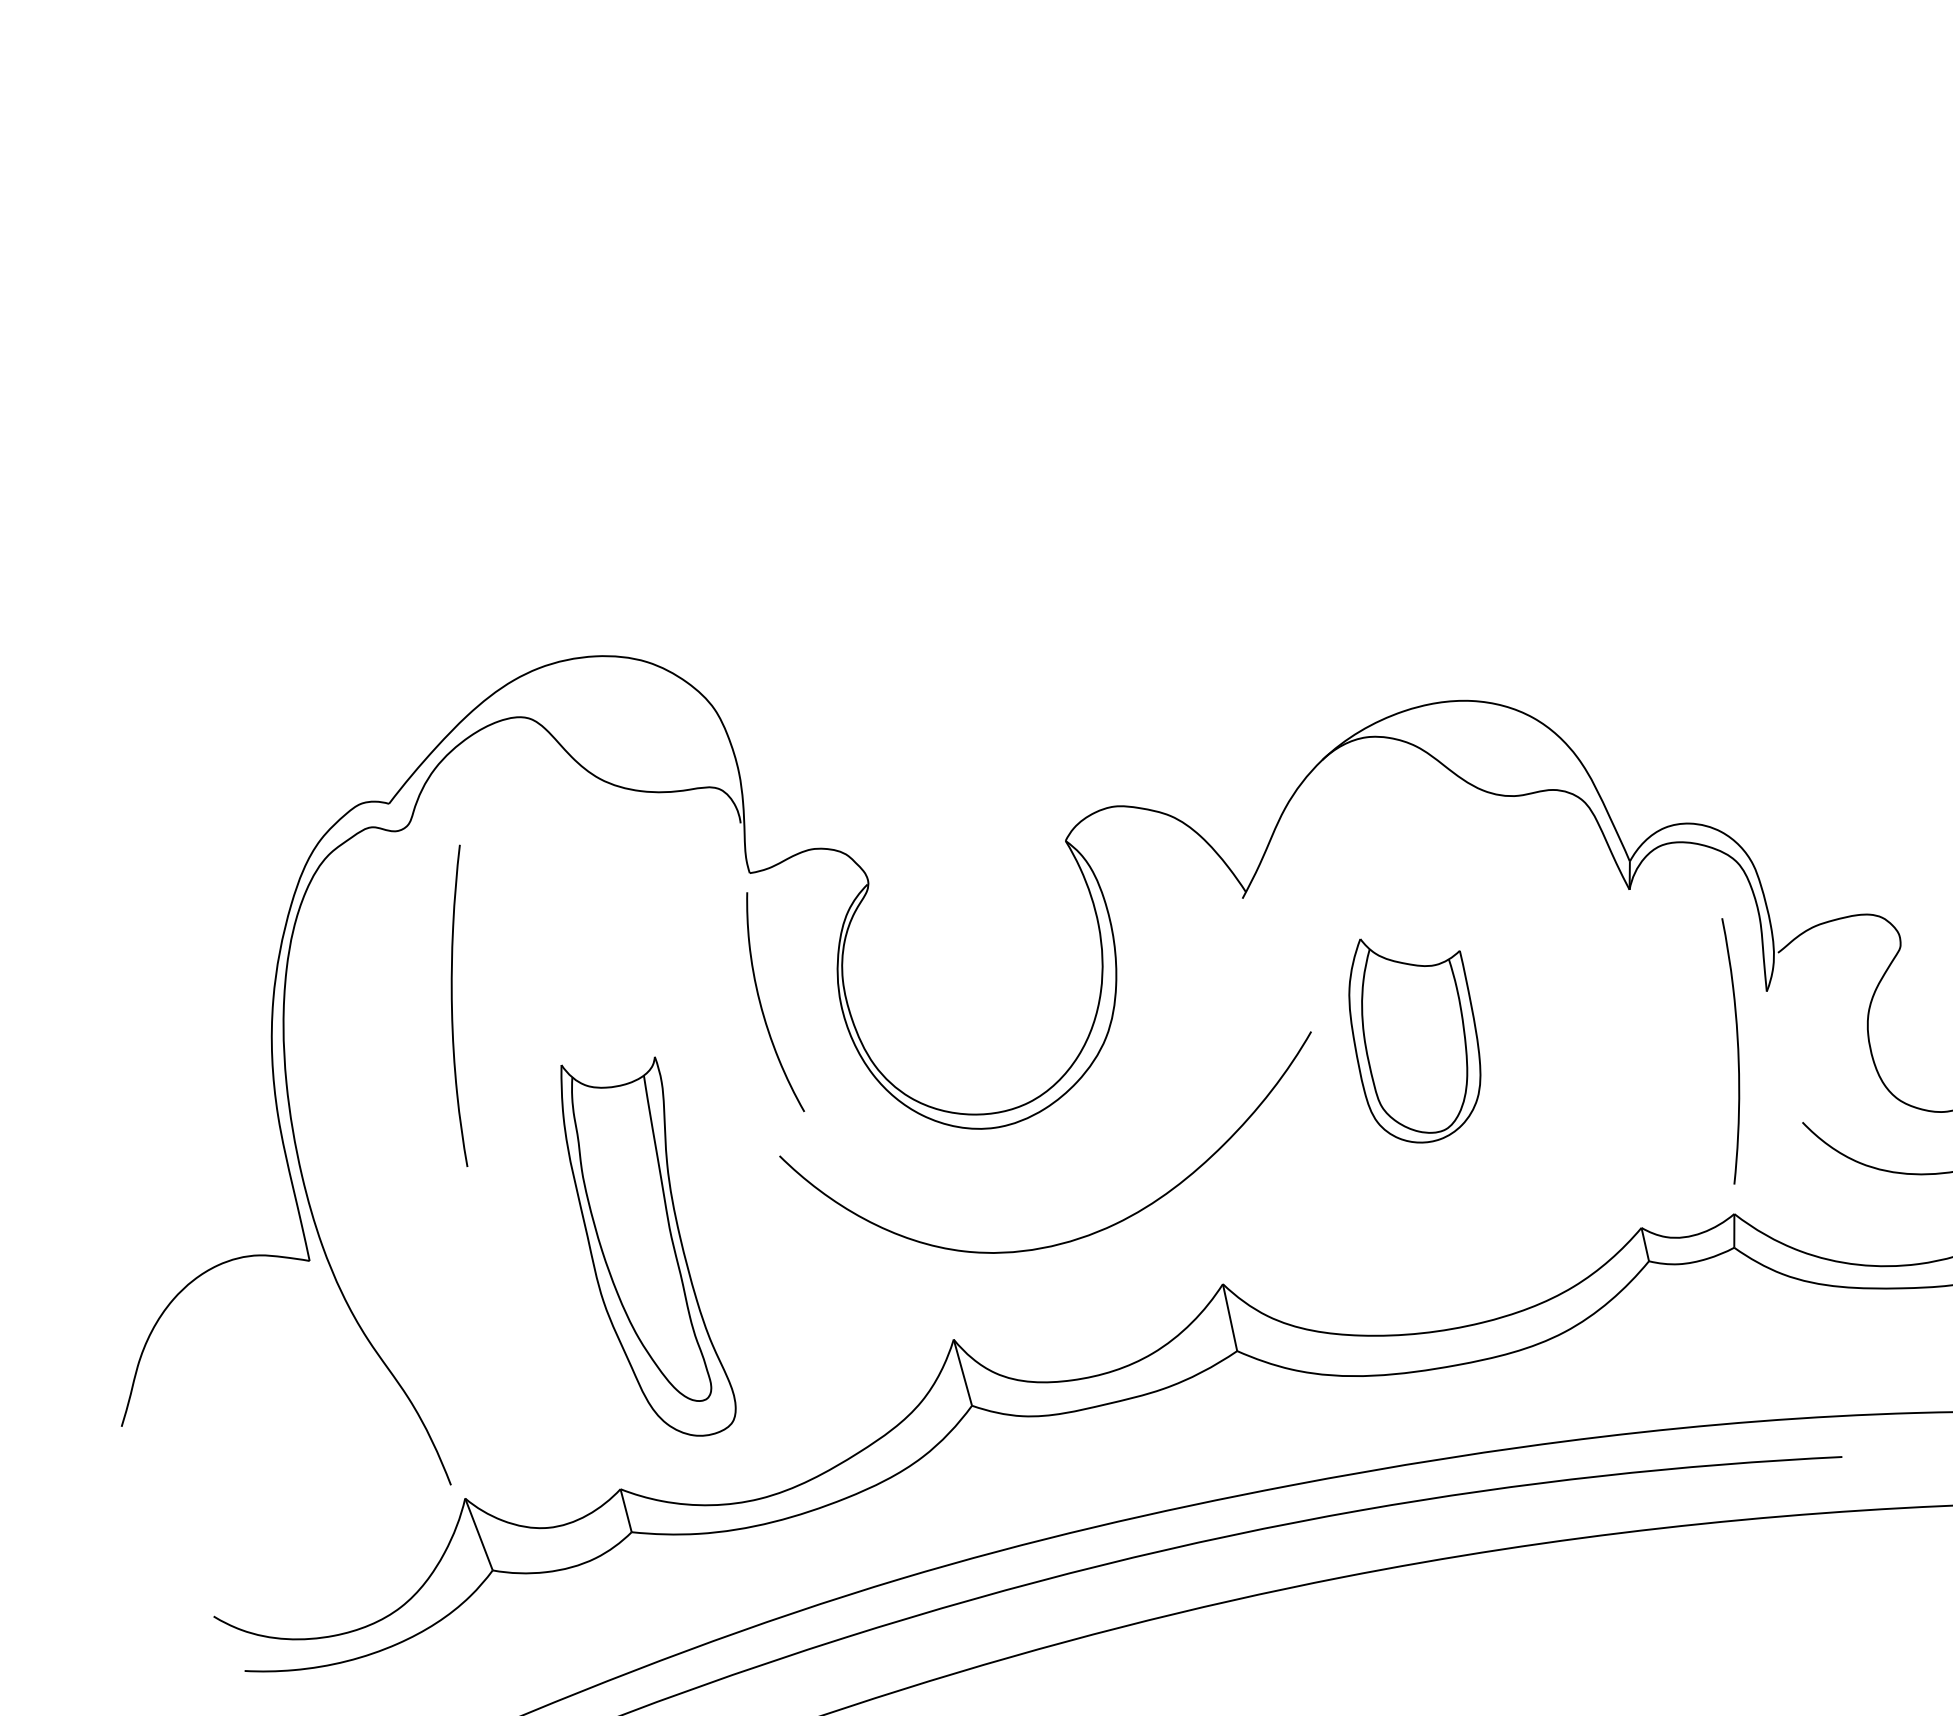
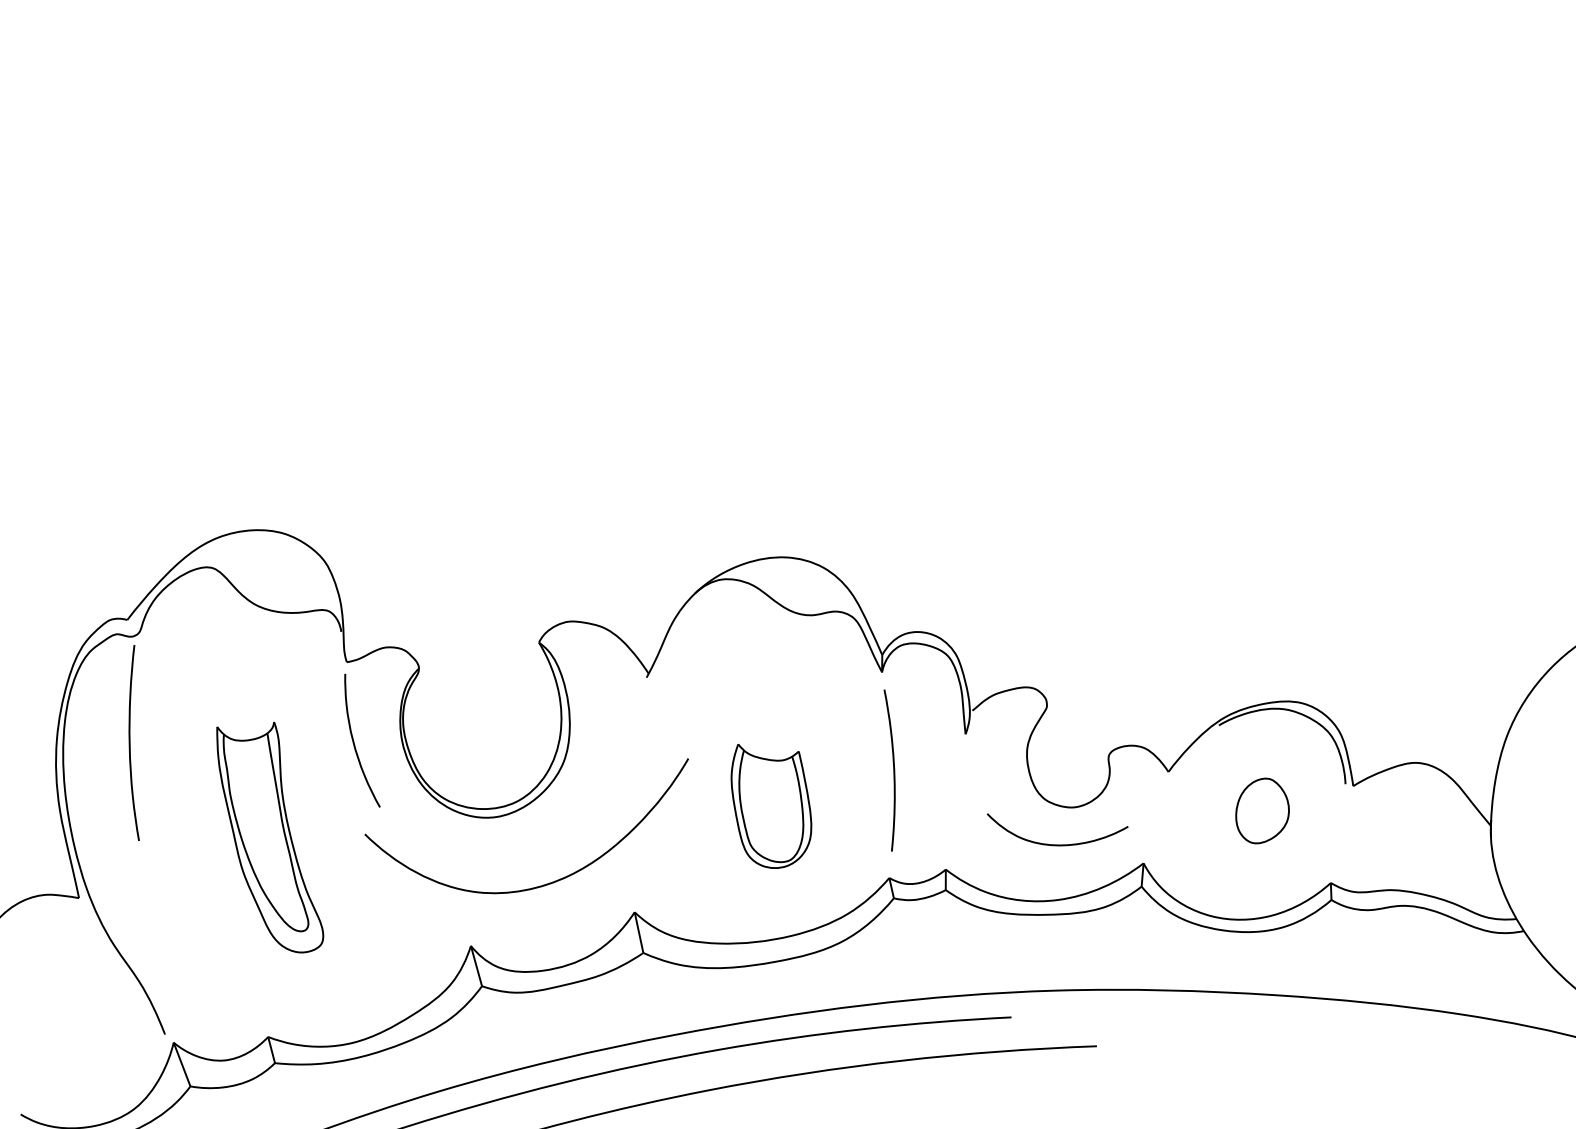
curve: (453, 1005) -> (130, 742), moved
part: (1414, 1041) -> (771, 806), moved
curve: (1737, 1051) -> (893, 770), moved
part: (648, 1246) -> (270, 837), moved

